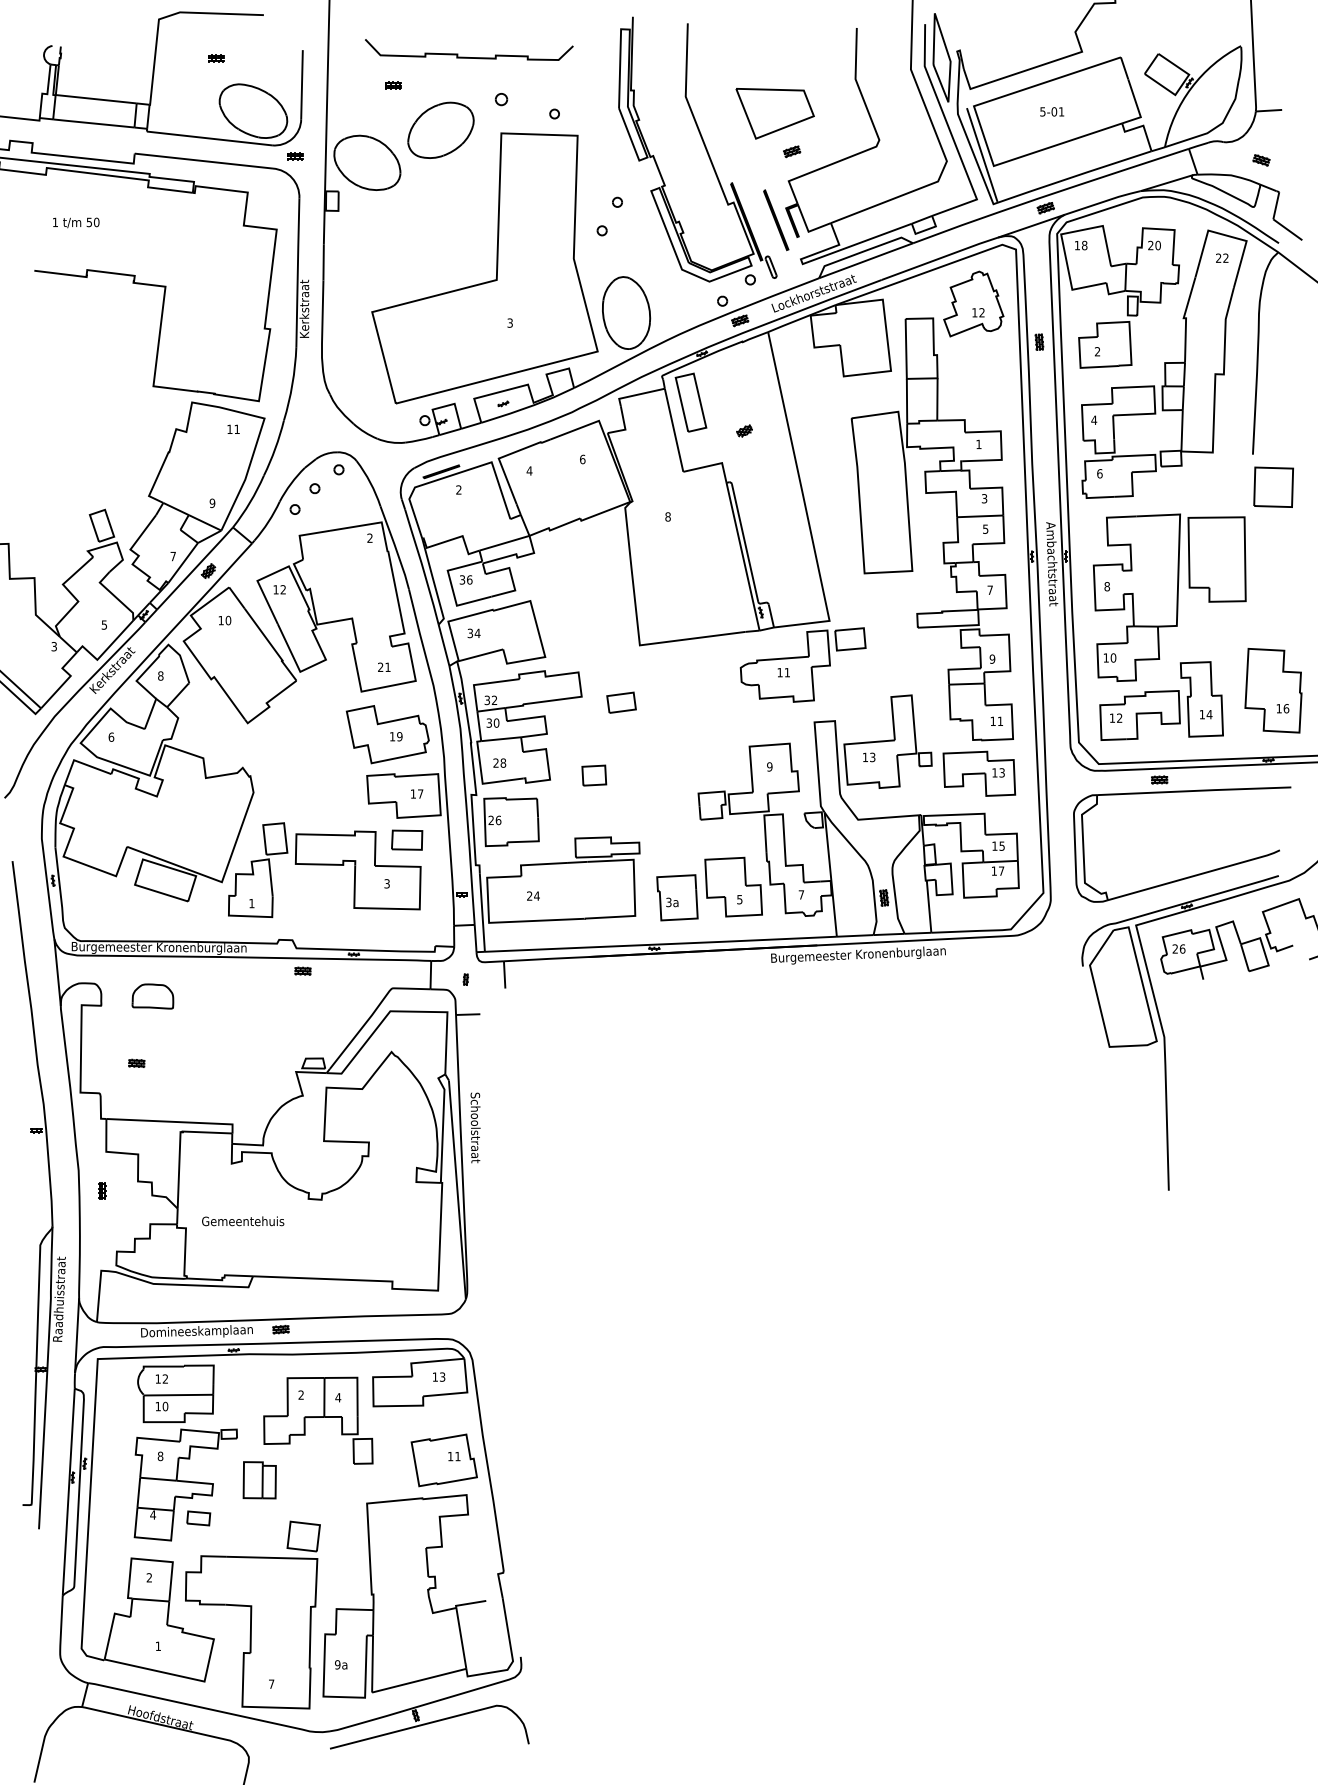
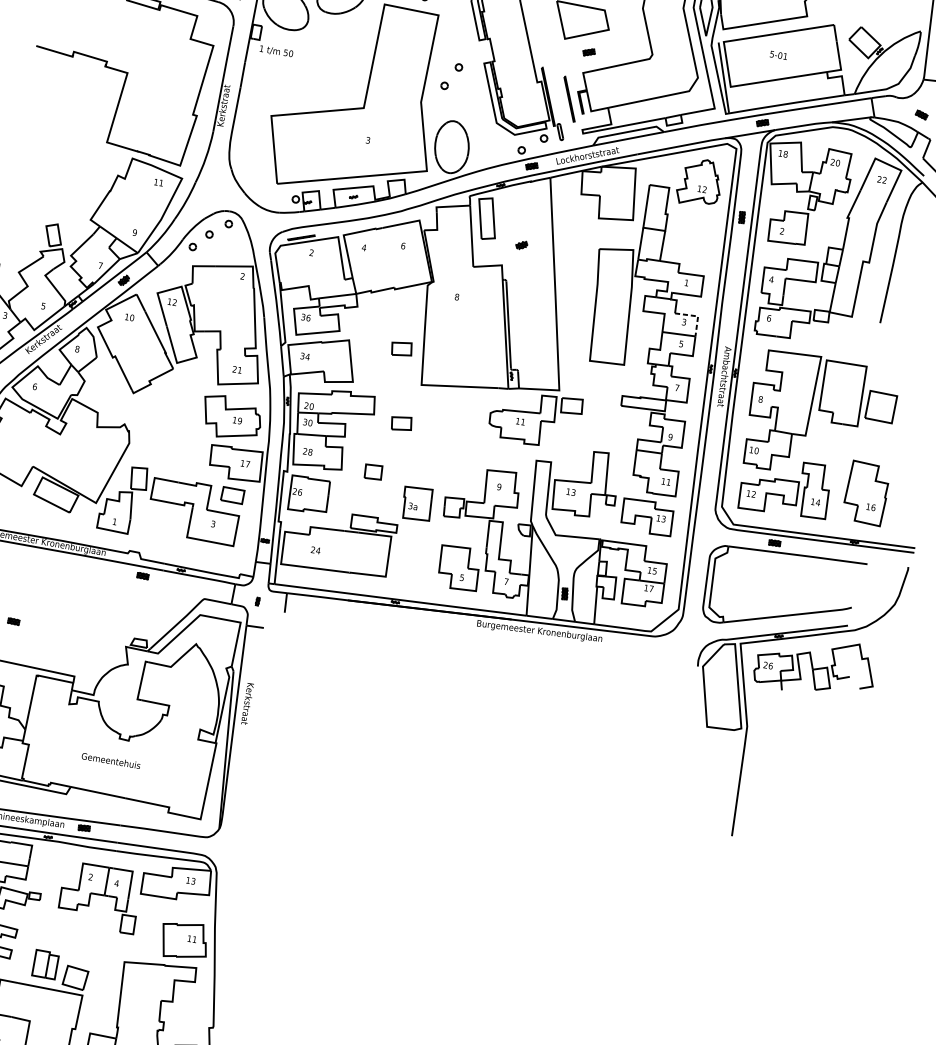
text: (76, 222) -> (276, 51), moved
part: (1273, 486) -> (881, 406), moved
line: (1000, 487) -> (696, 316), solid -> dashed
part: (604, 600) -> (401, 348), added
text: (490, 700) -> (308, 406), 32 -> 20
part: (677, 897) -> (417, 503), moved
part: (152, 996) -> (32, 575), removed
text: (475, 1127) -> (246, 707), Schoolstraat -> Kerkstraat
text: (243, 1221) -> (111, 761), moved
part: (259, 1480) -> (45, 964), moved

